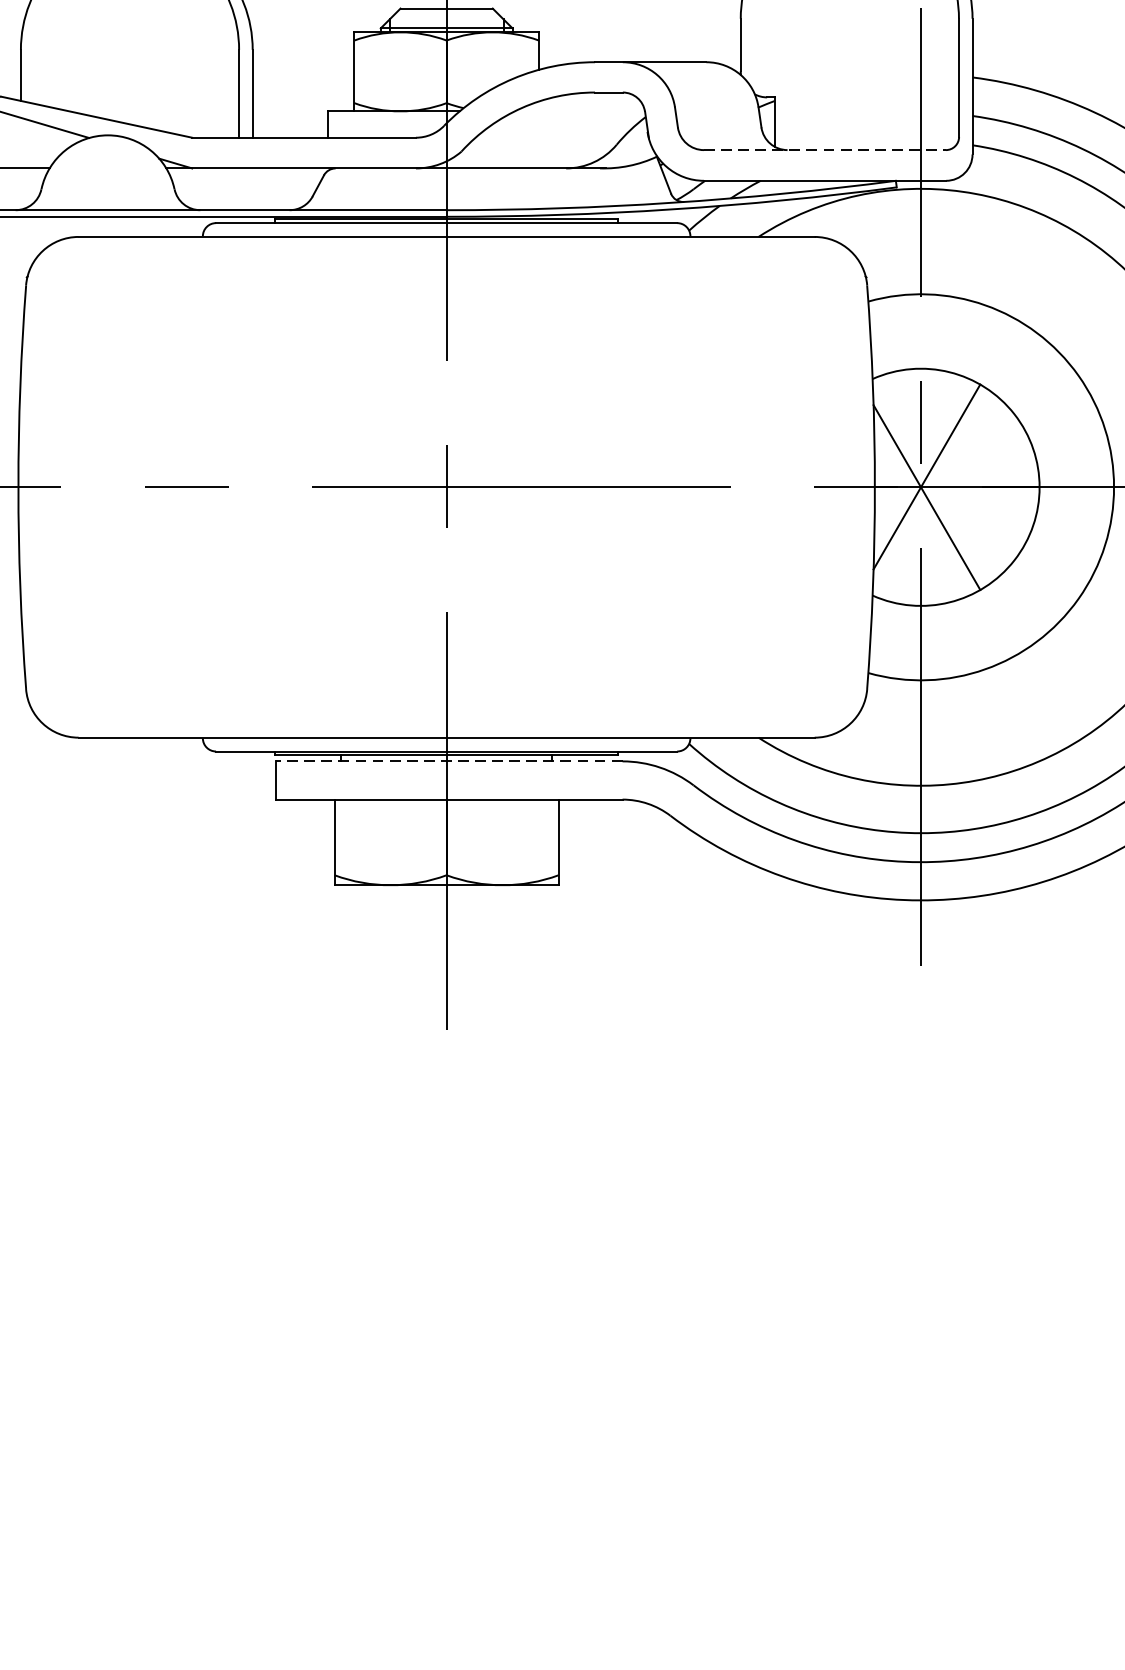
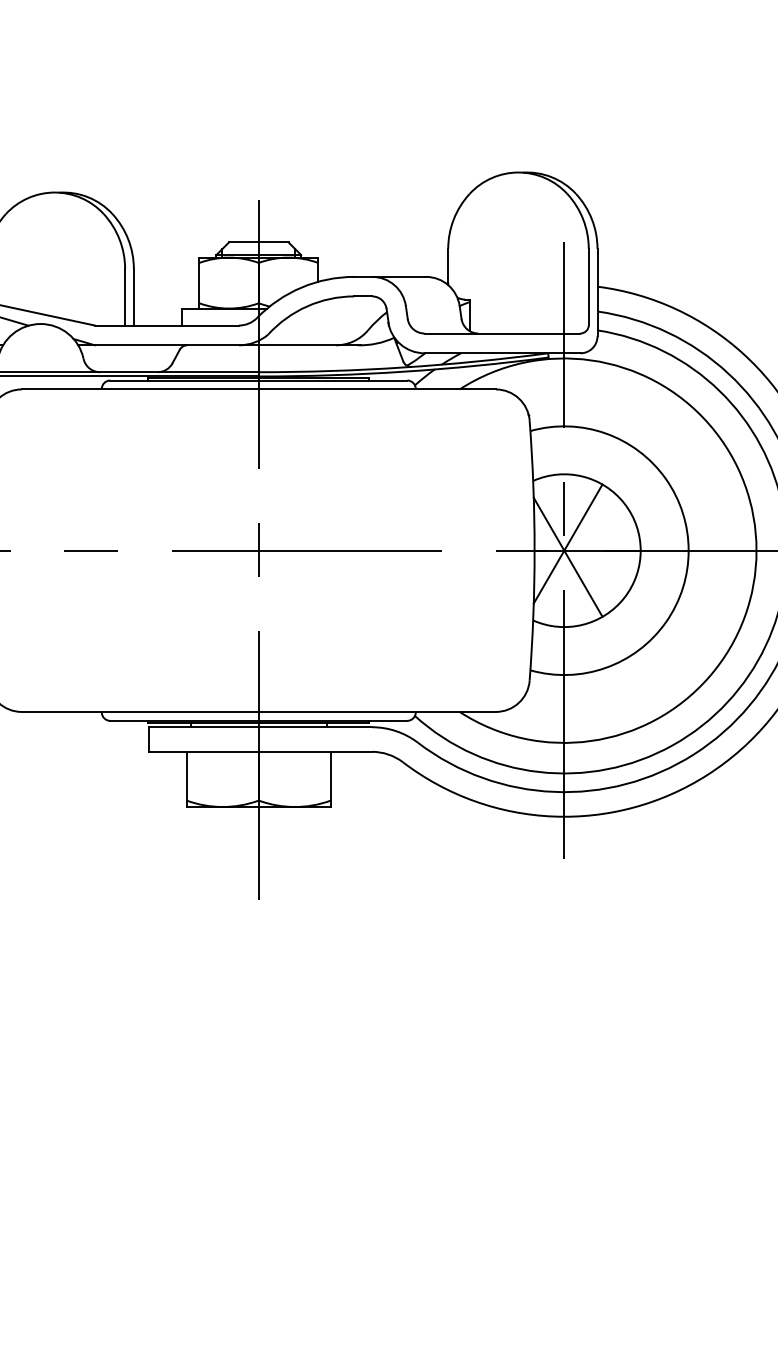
line: (825, 150) -> (502, 333), dashed -> solid
line: (449, 761) -> (260, 727), dashed -> solid

